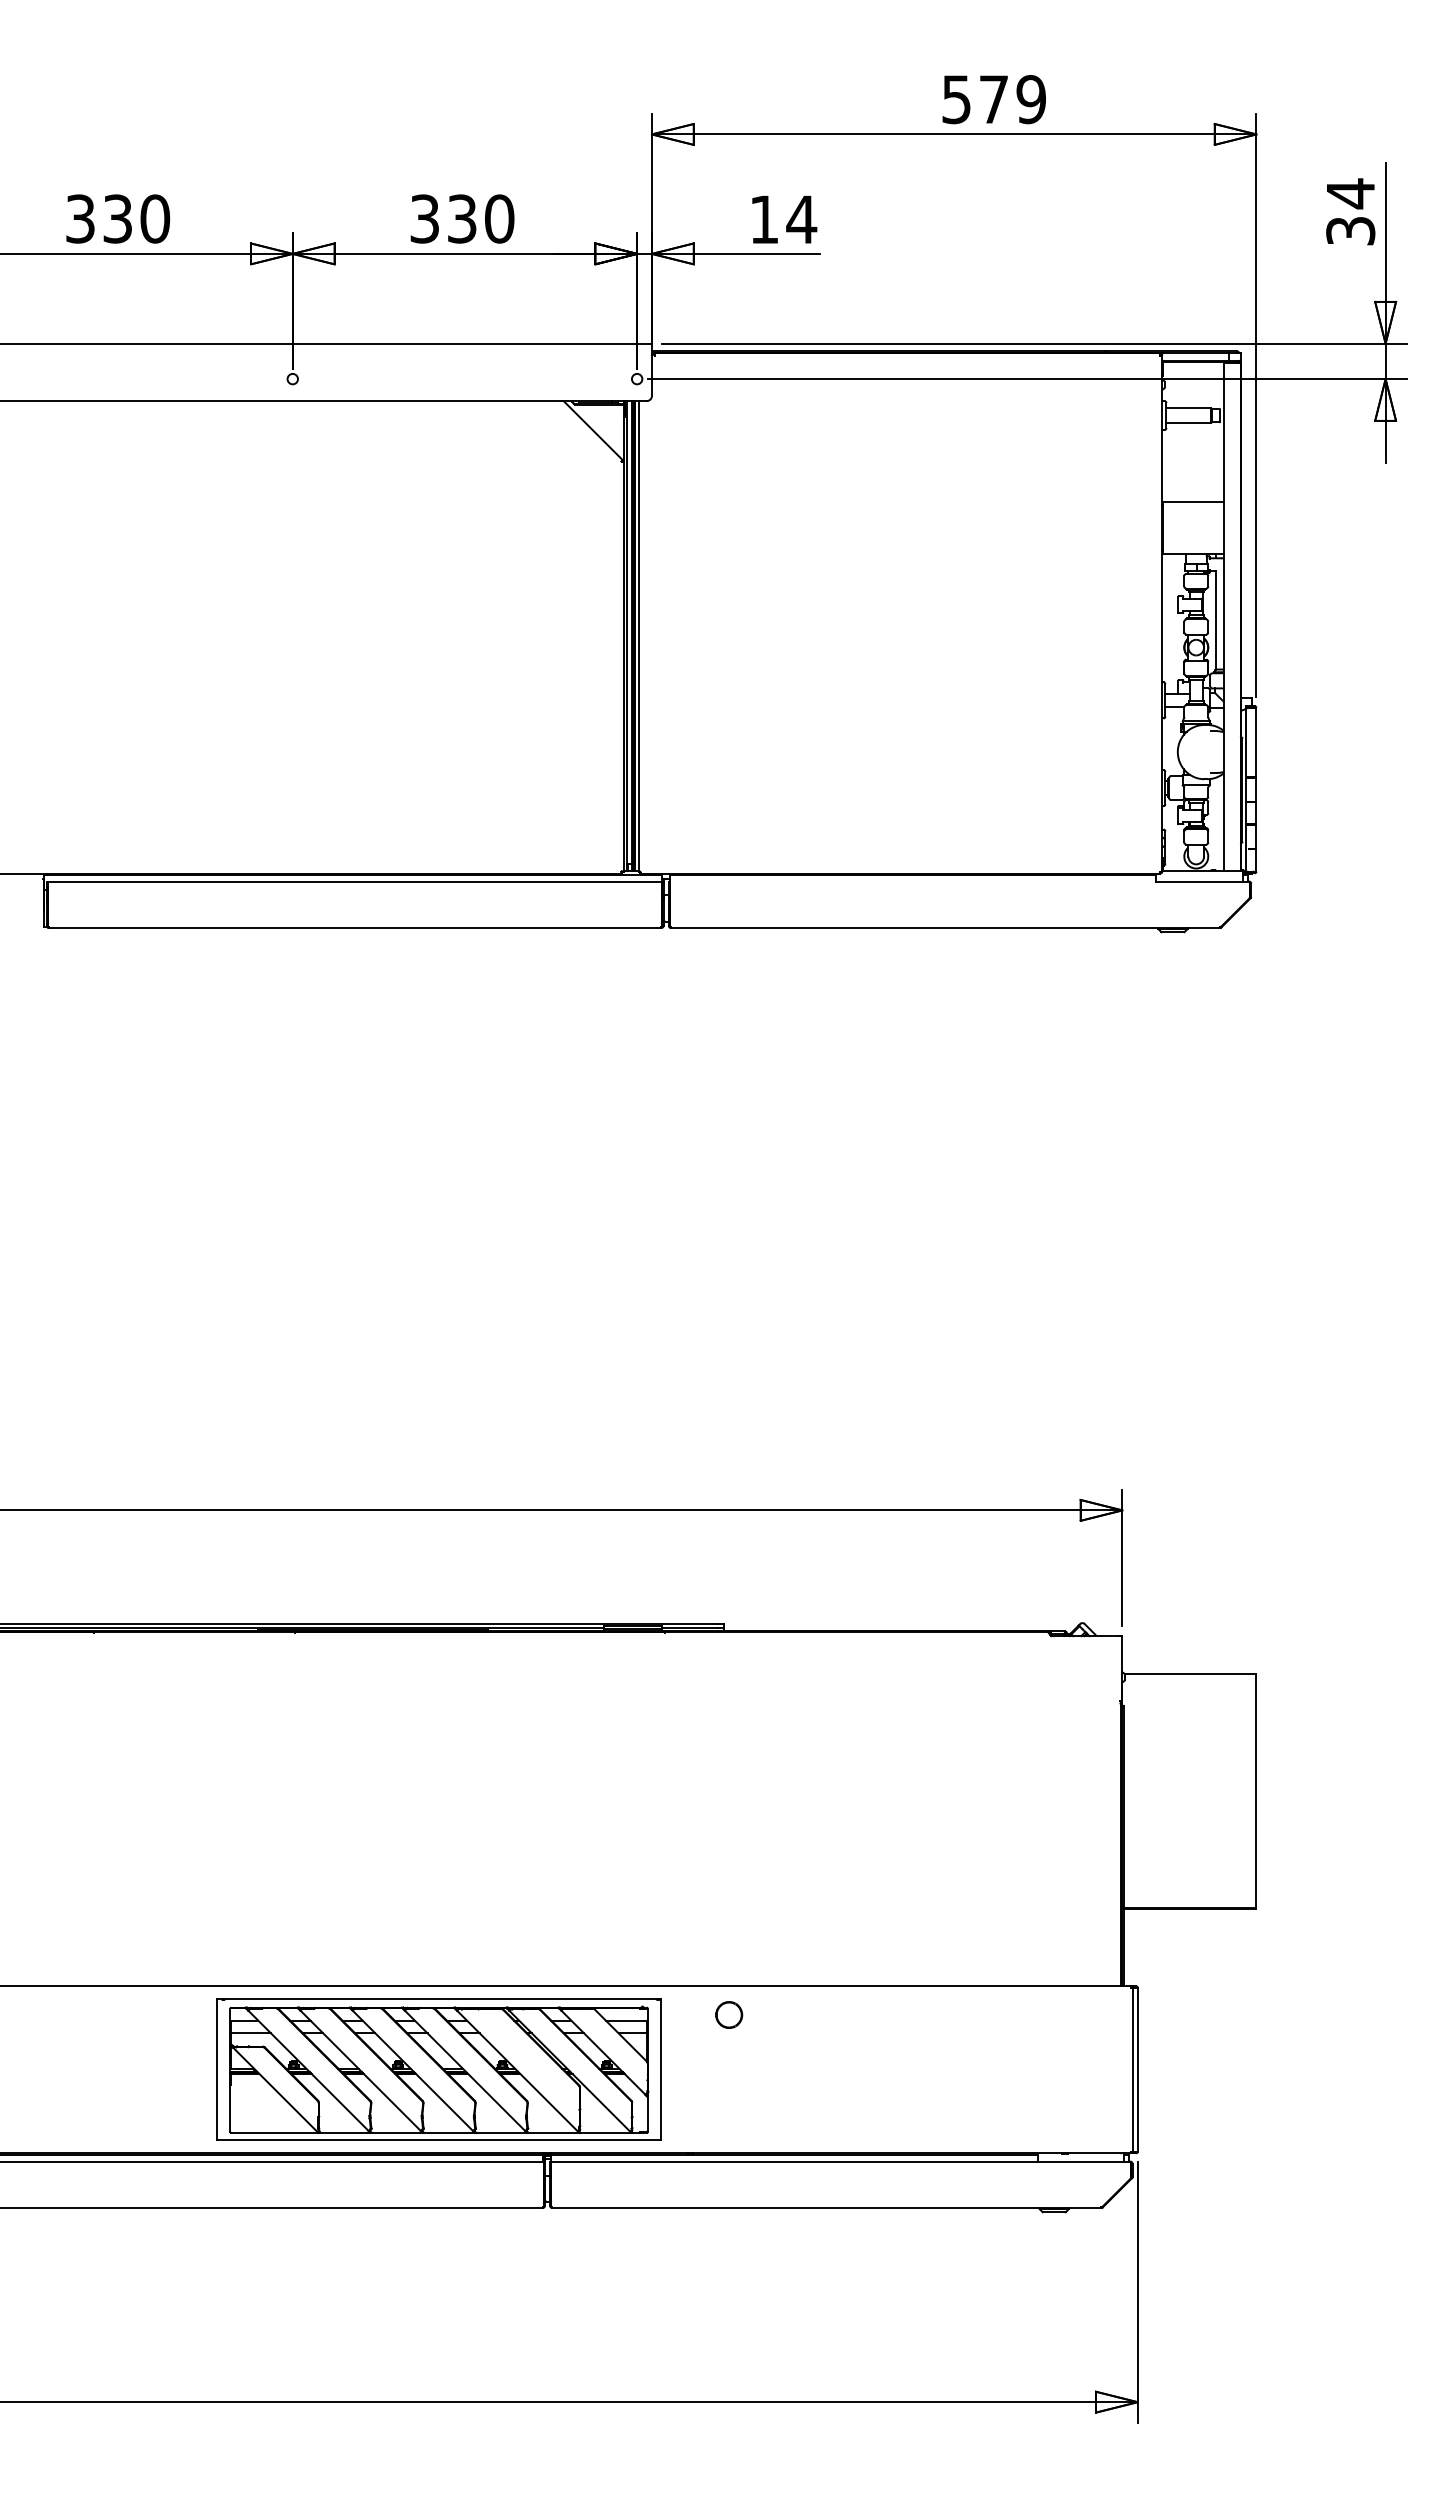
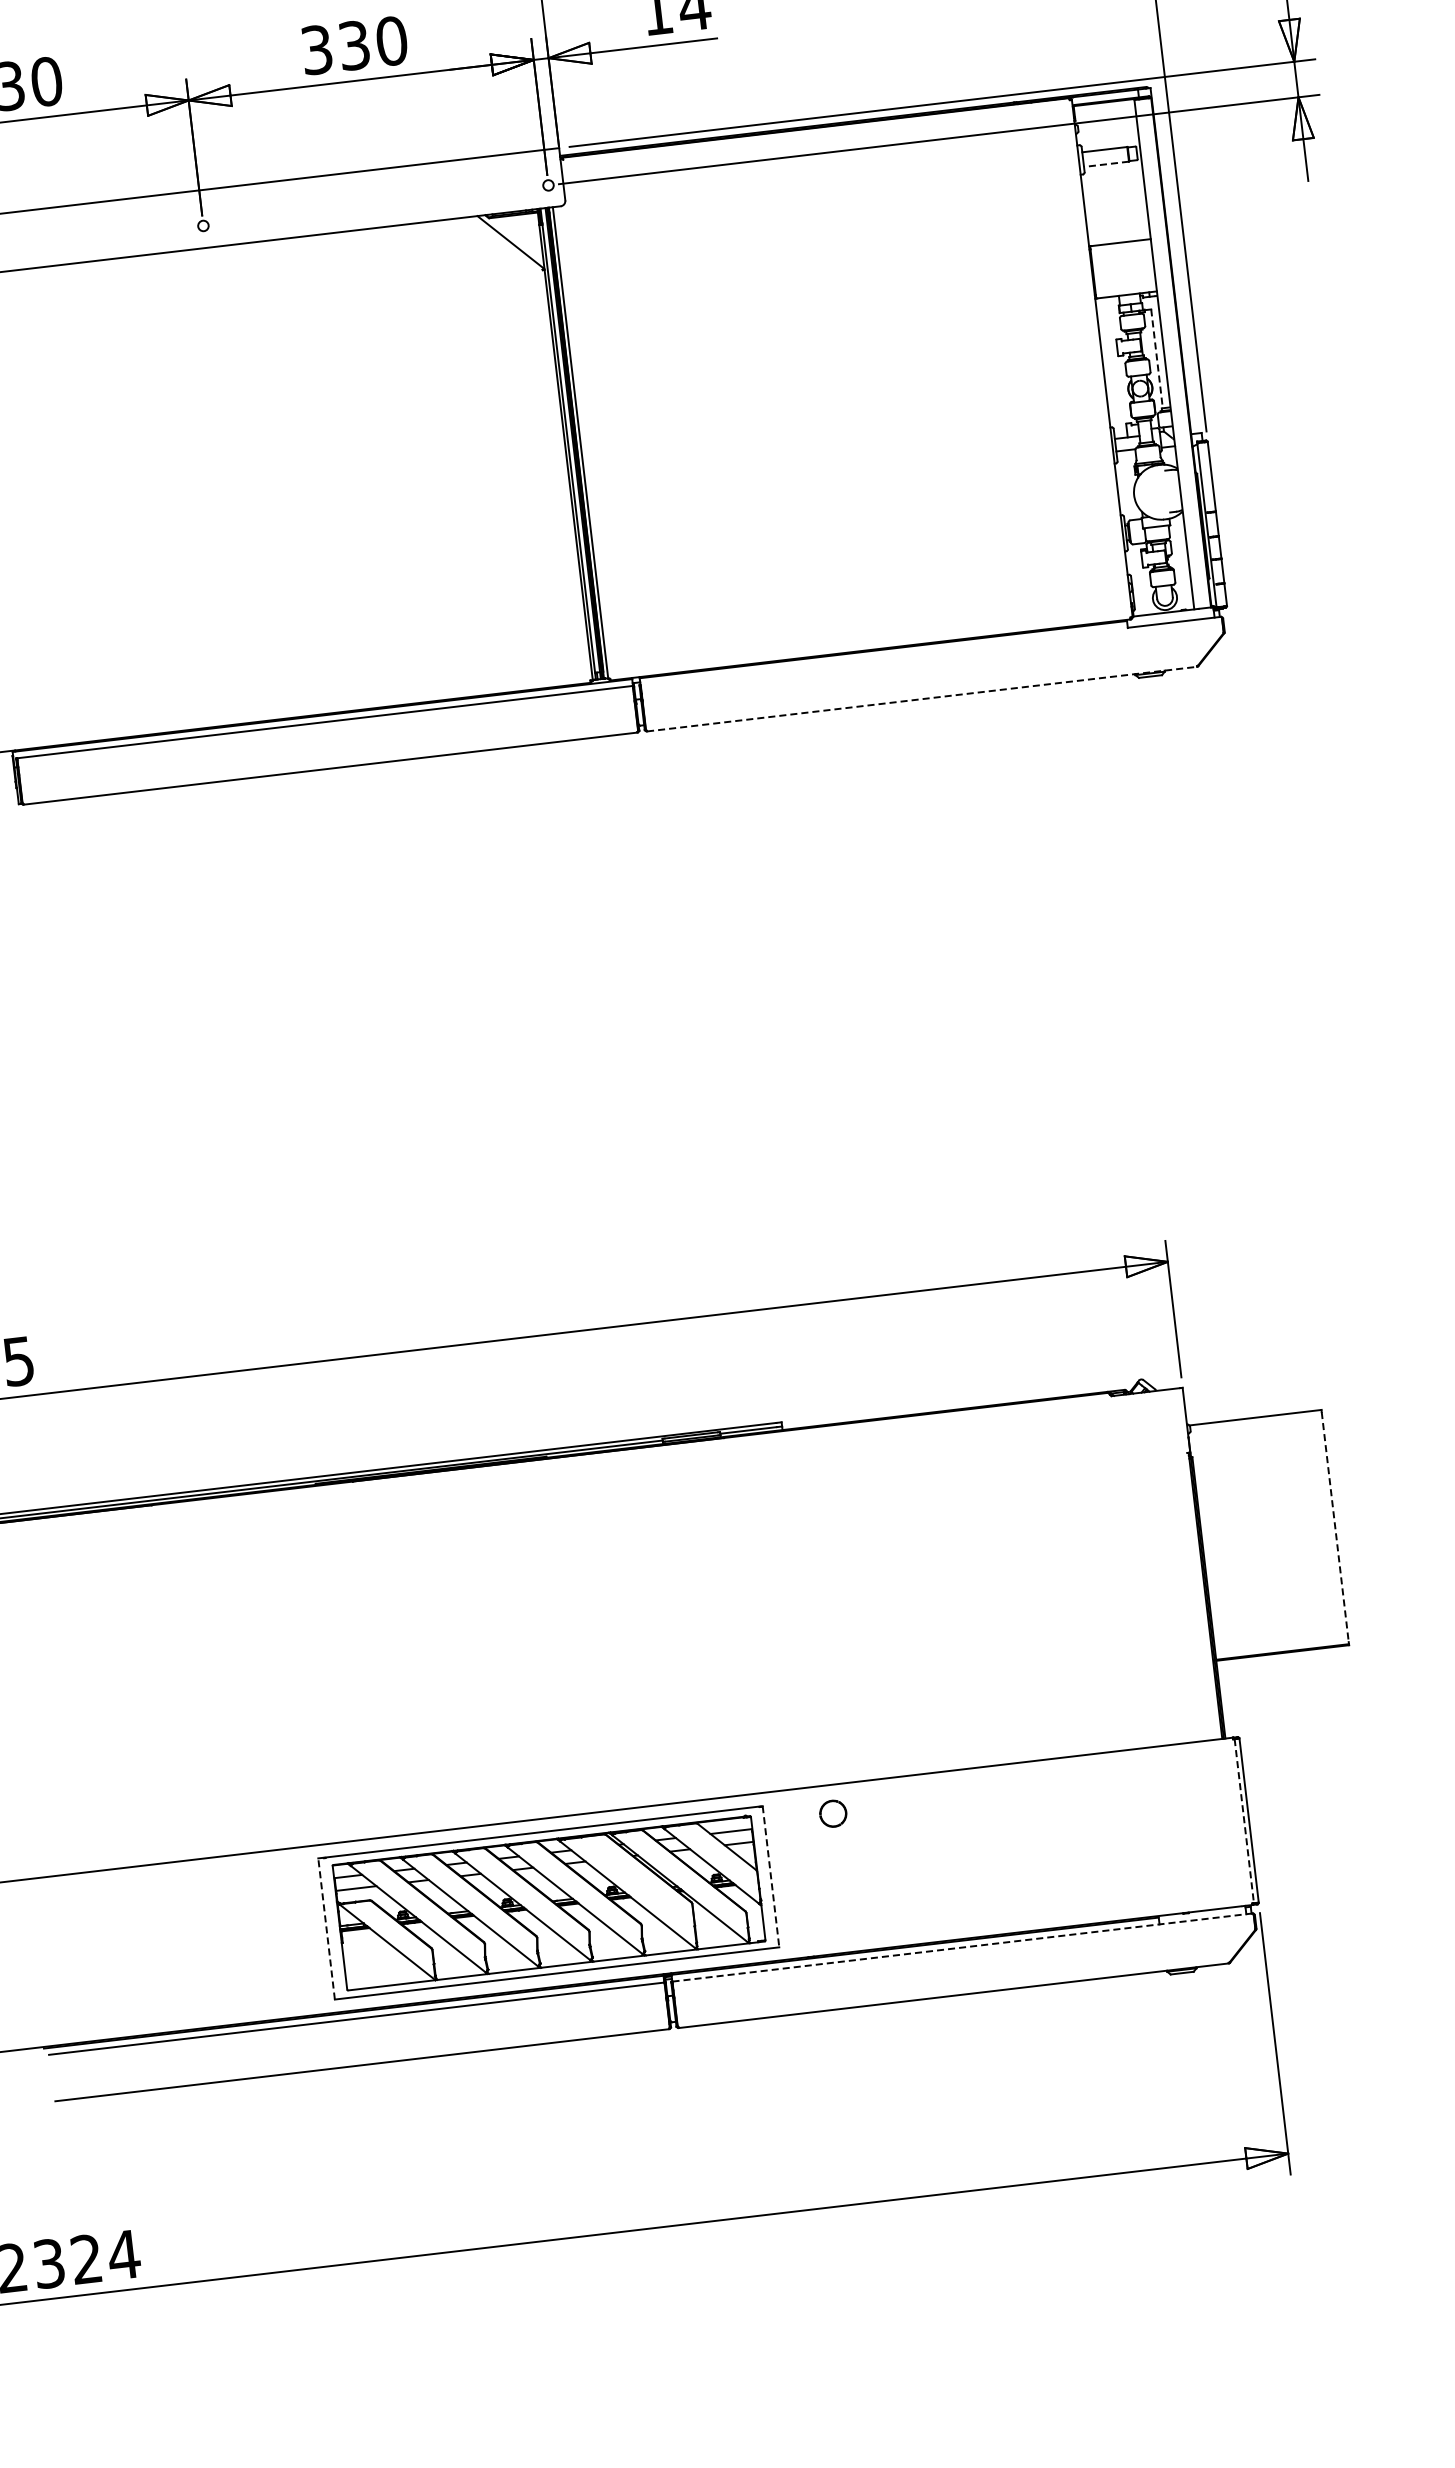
line: (1188, 422) -> (1106, 163), solid -> dashed
line: (1216, 620) -> (1157, 359), solid -> dashed
line: (945, 928) -> (922, 699), solid -> dashed
line: (1256, 1790) -> (1335, 1526), solid -> dashed
line: (217, 2069) -> (326, 1928), solid -> dashed
line: (1132, 2069) -> (1243, 1820), solid -> dashed
line: (660, 2070) -> (770, 1877), solid -> dashed
line: (841, 2161) -> (963, 1947), solid -> dashed

